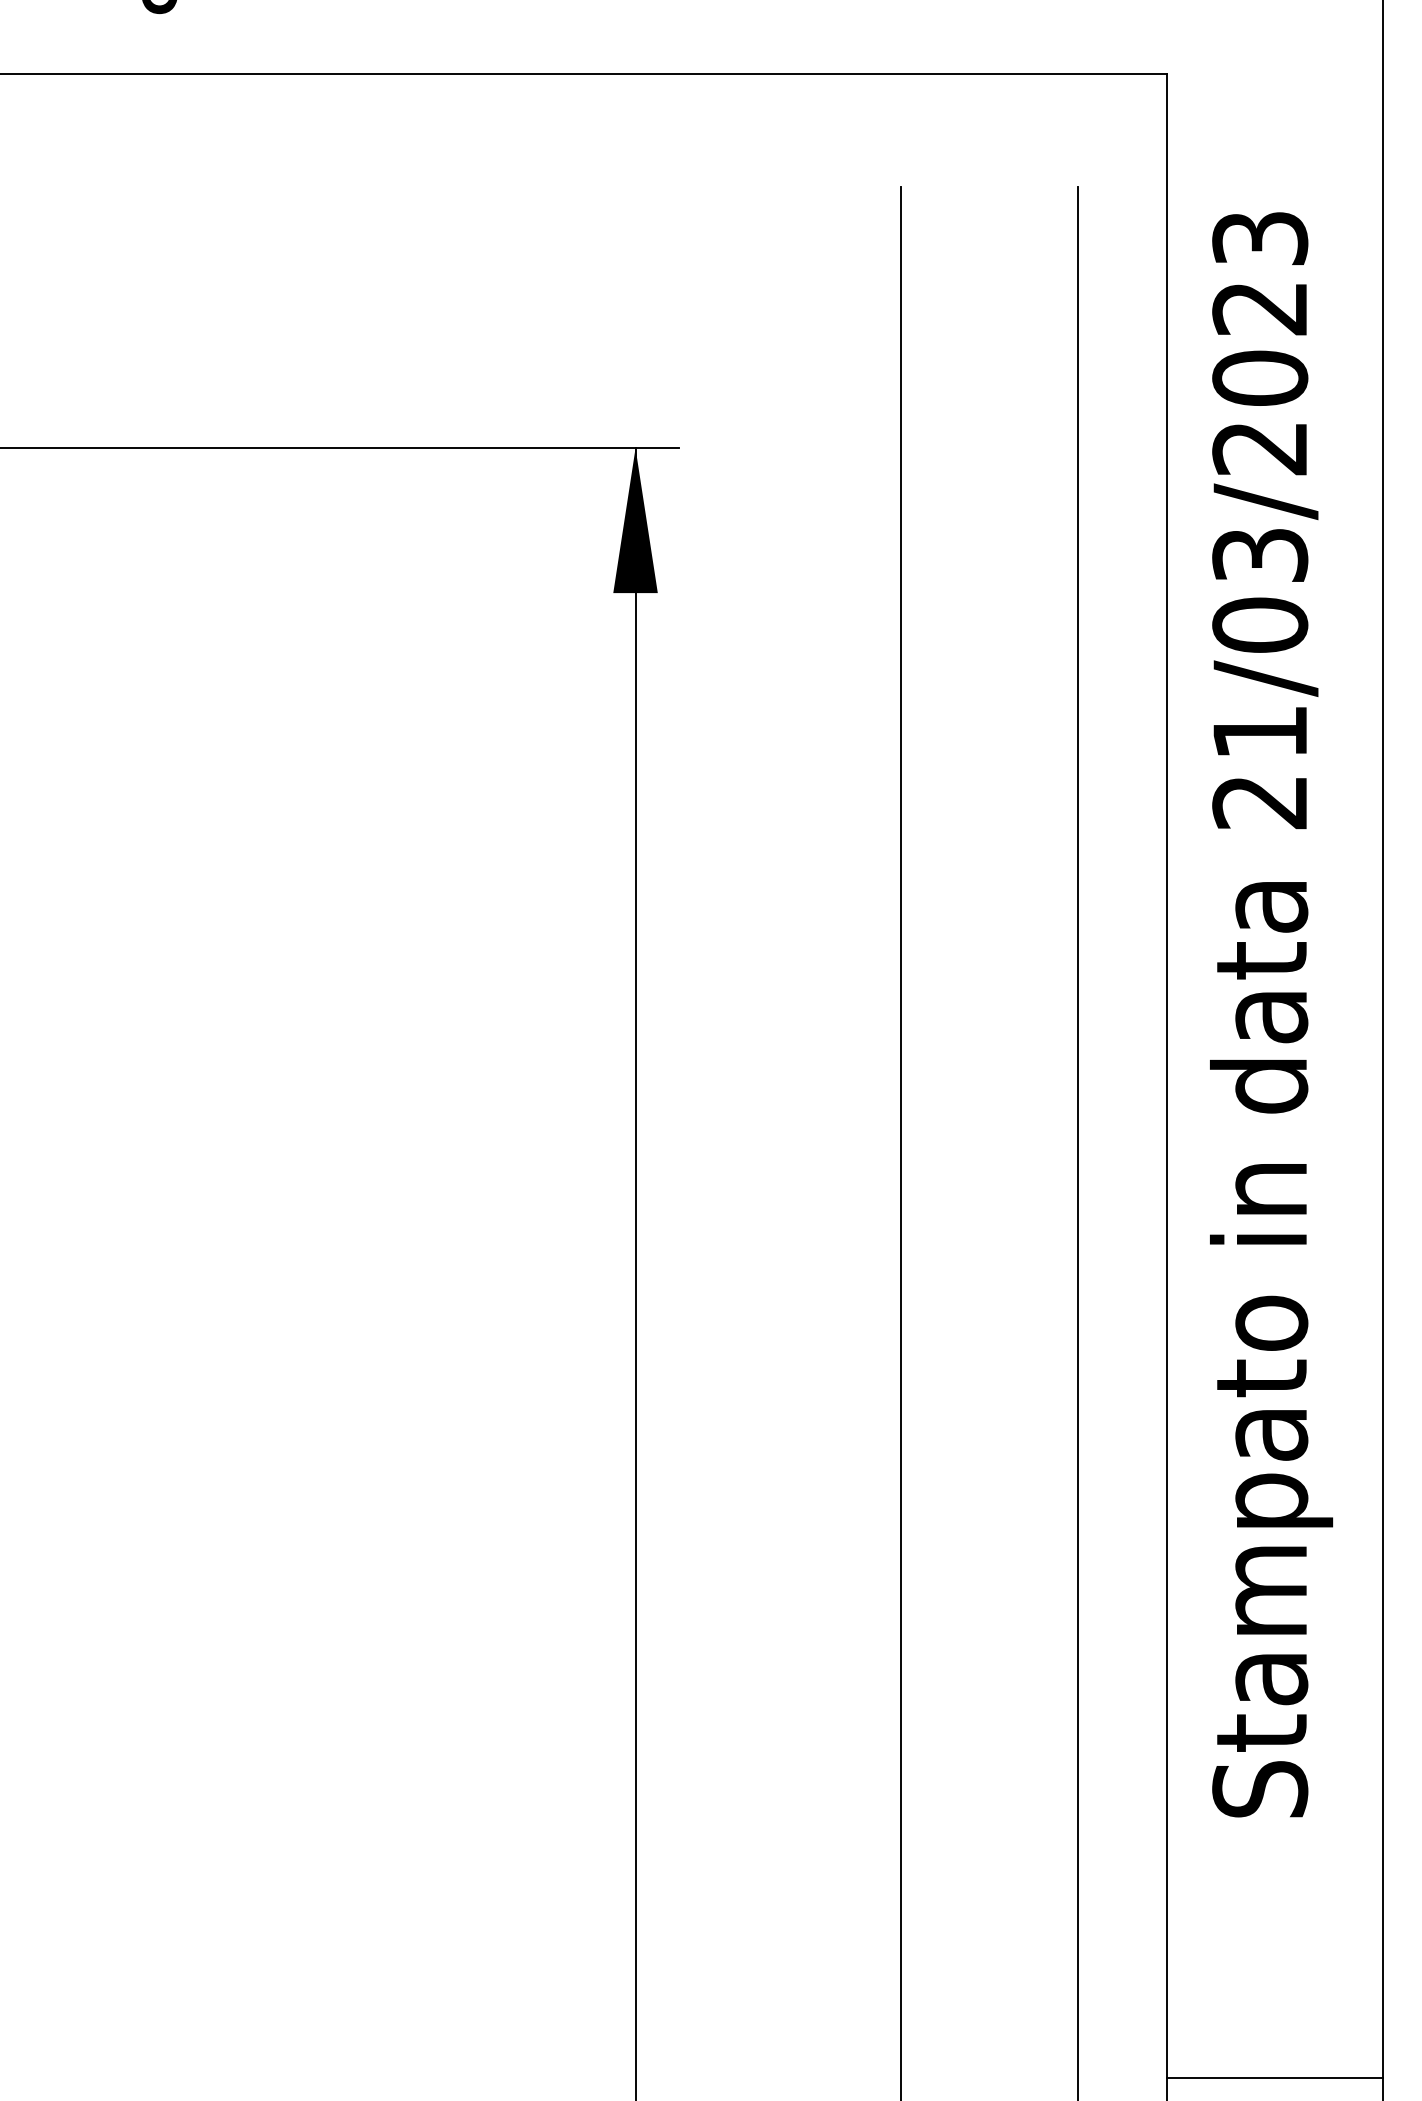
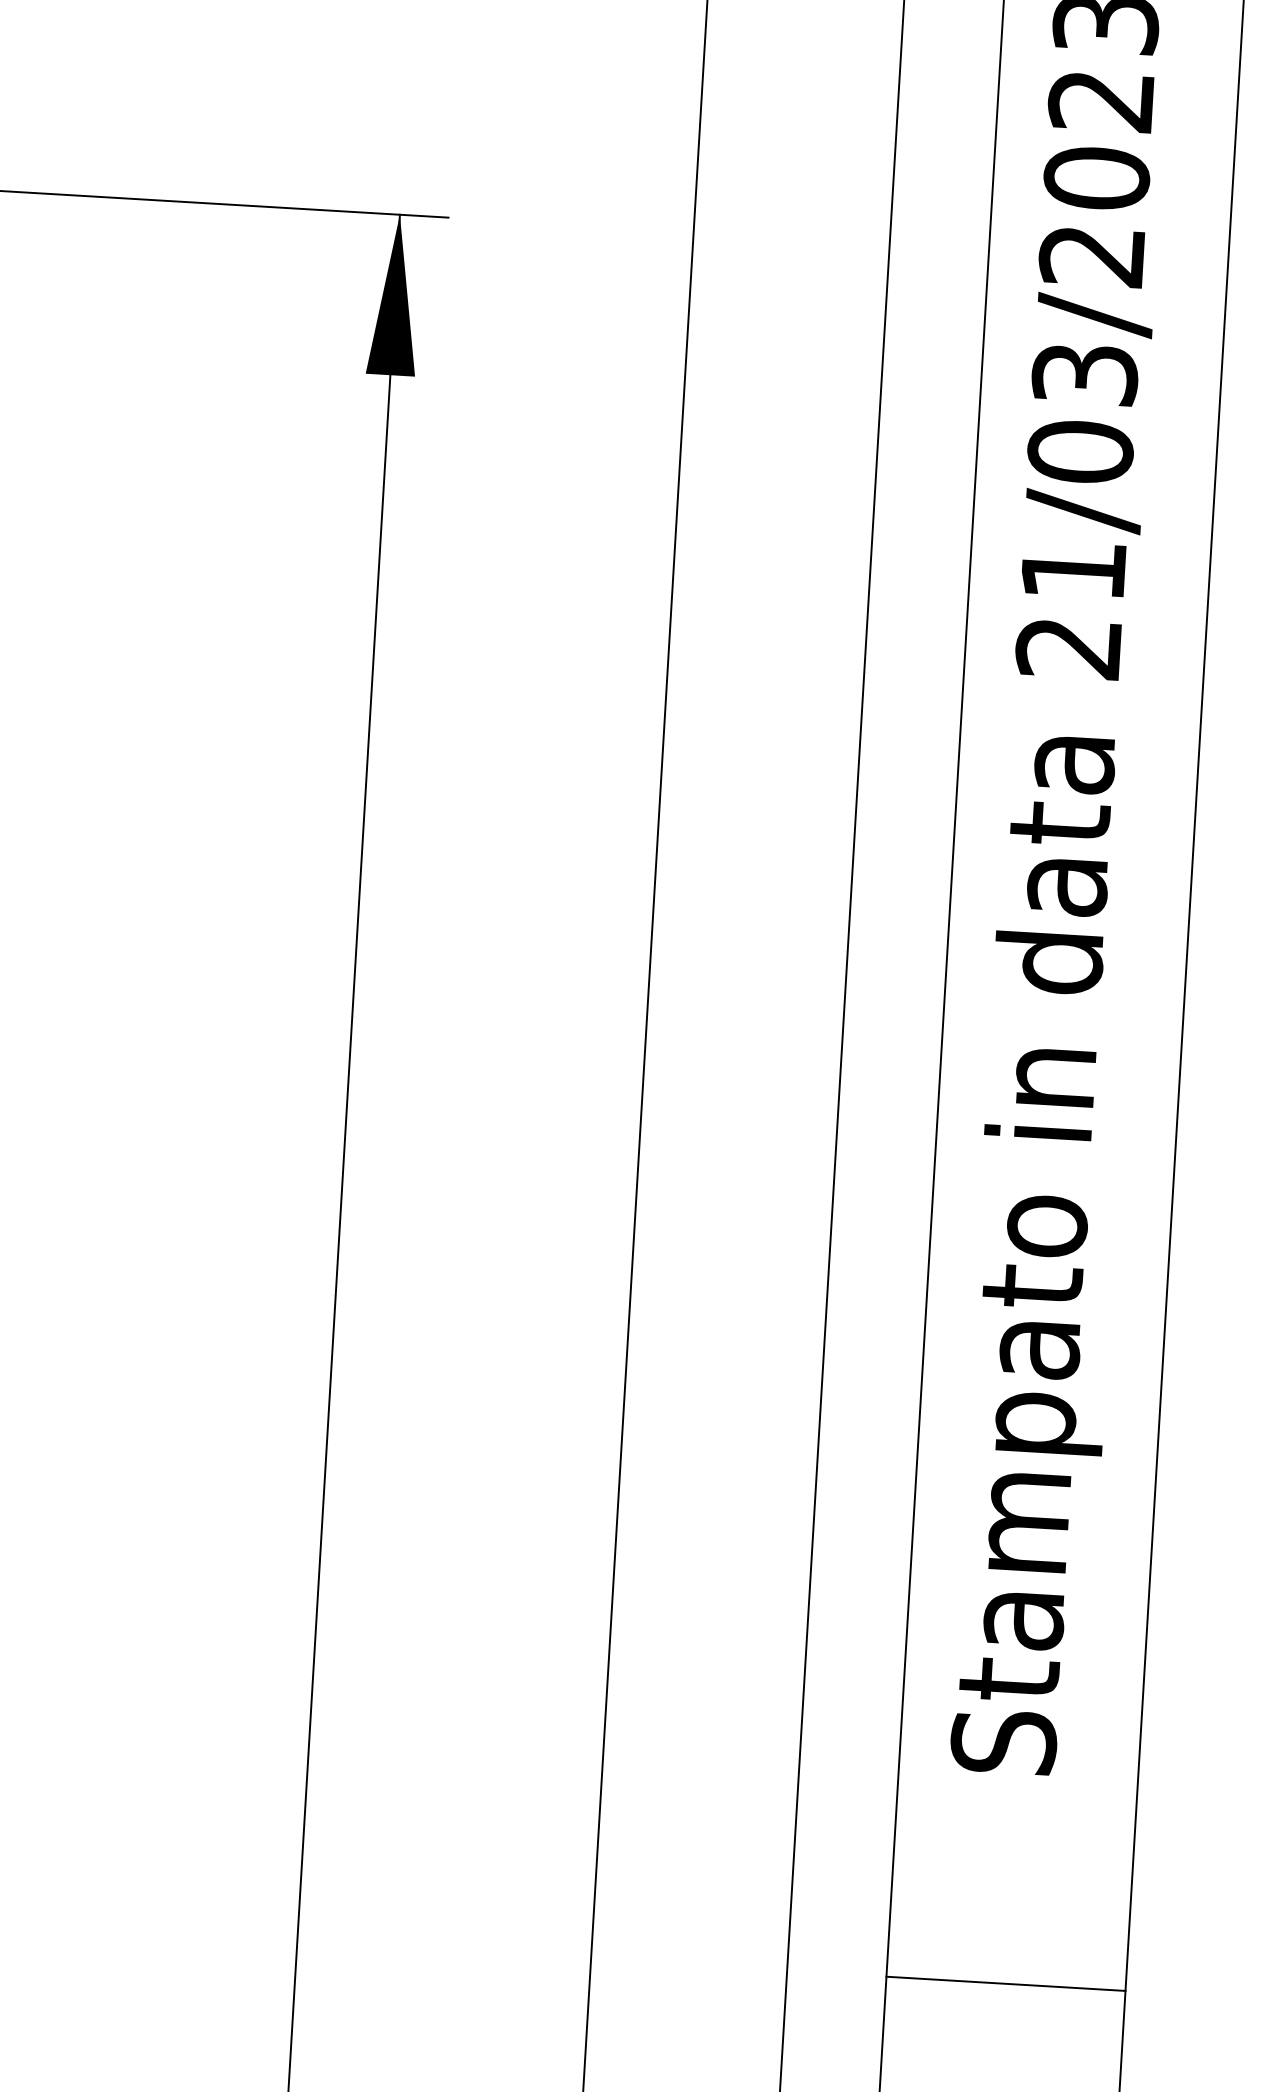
line: (1274, 2077) -> (1005, 1983), moved

